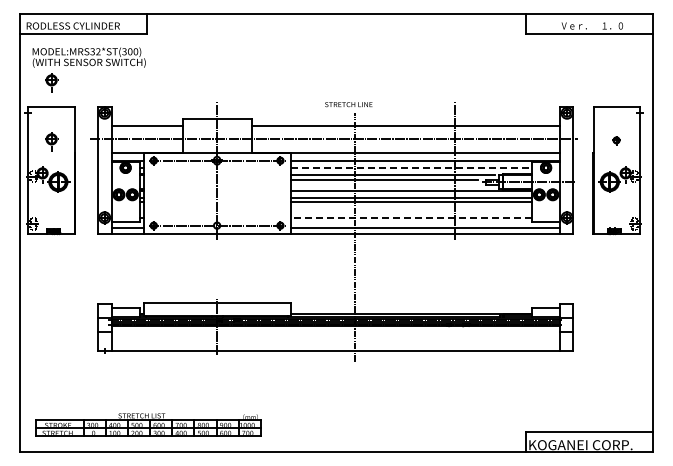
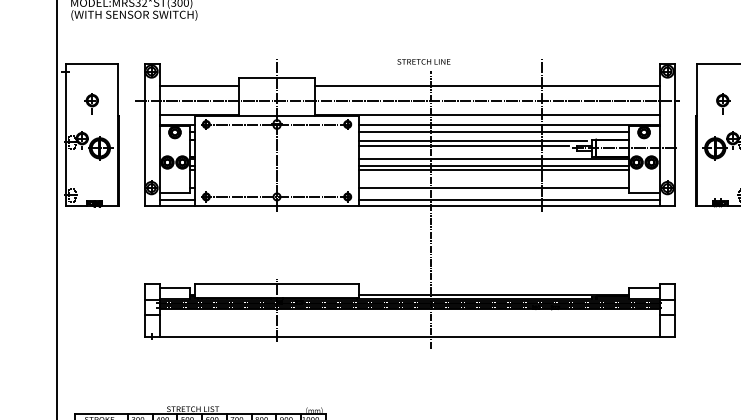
part: (51, 82) -> (92, 37), removed
part: (616, 141) -> (722, 103), size x1.67
line: (411, 167) -> (493, 132), dashed -> solid
line: (411, 217) -> (493, 187), dashed -> solid

